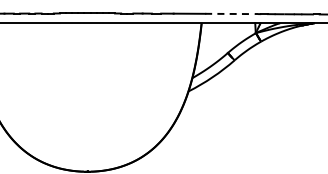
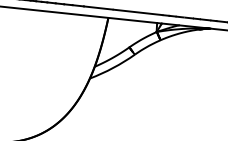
line: (234, 13) -> (139, 12), dashed -> solid

